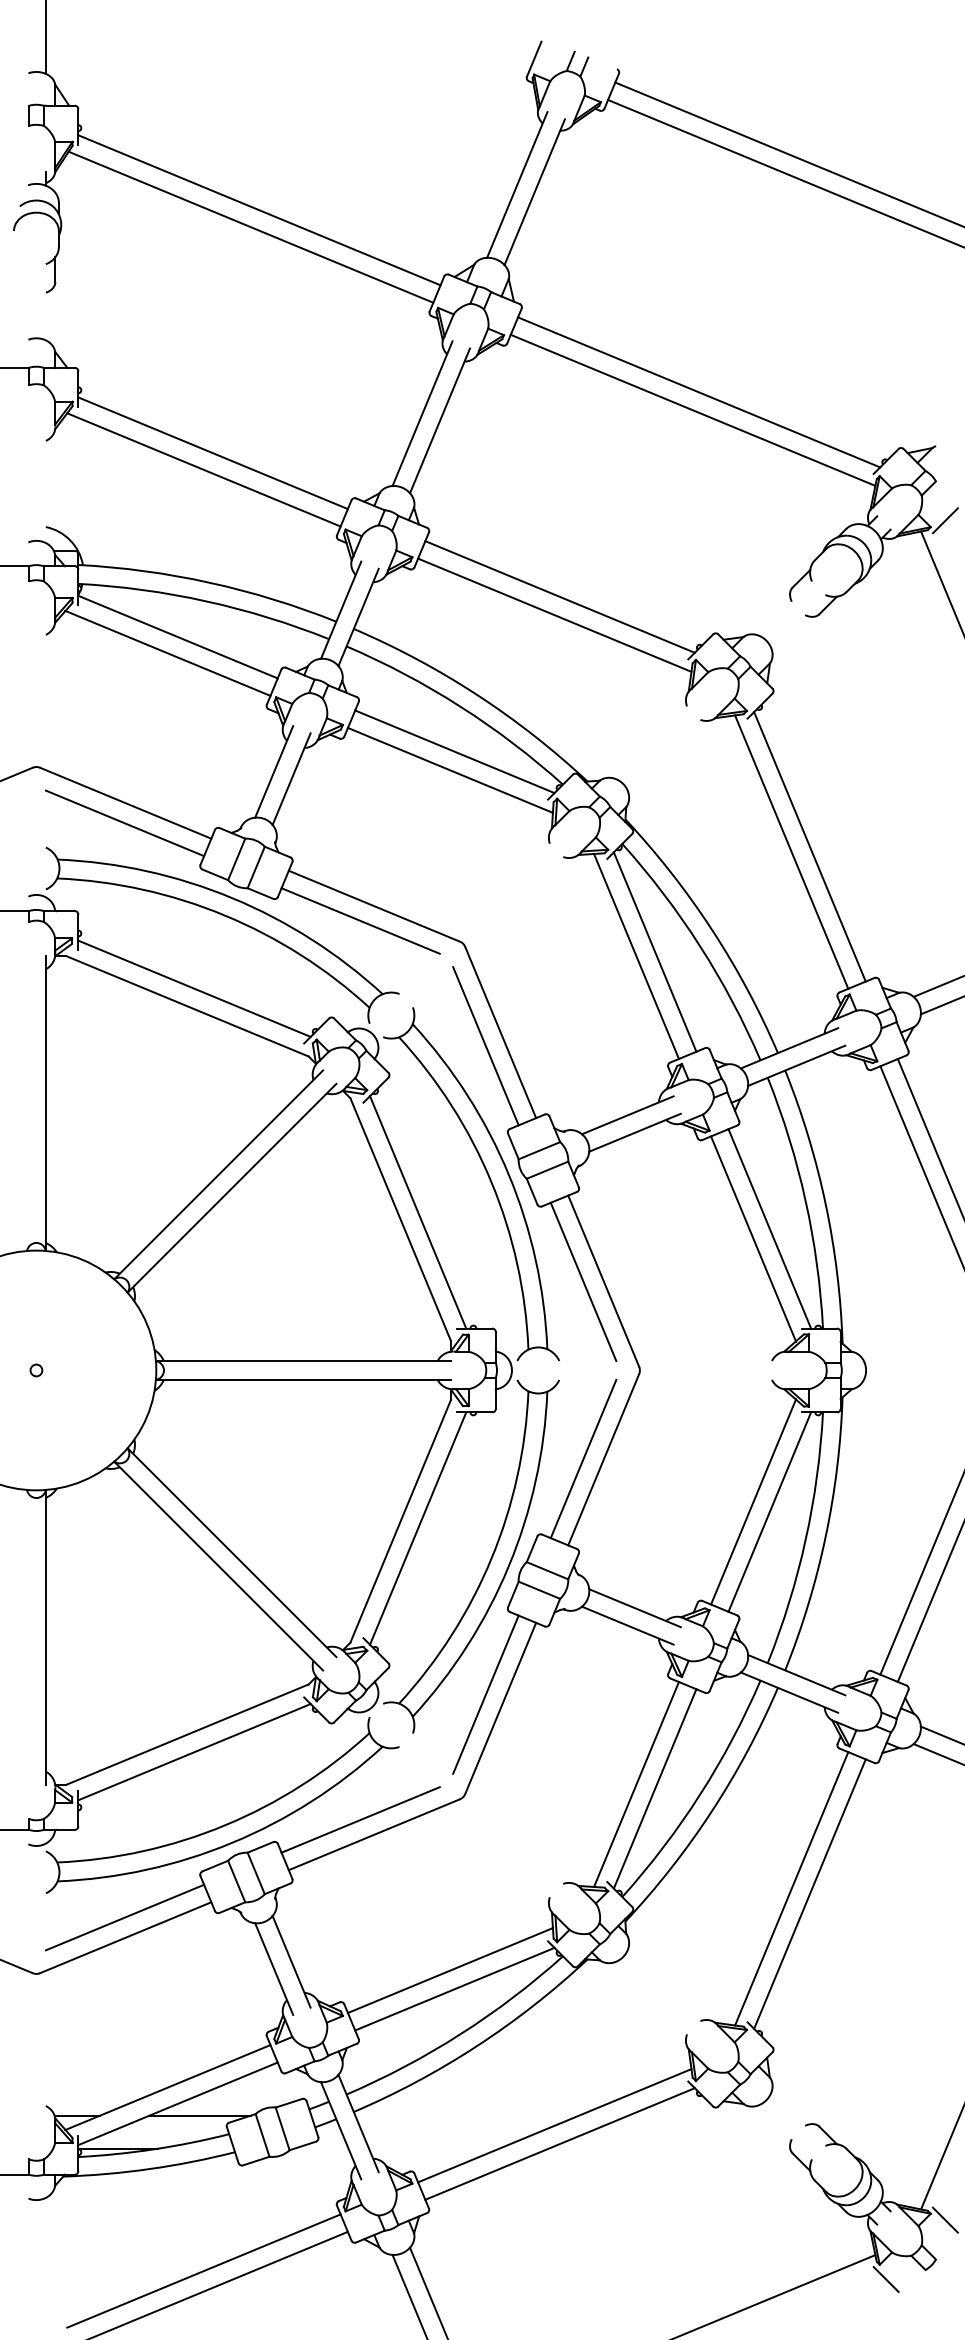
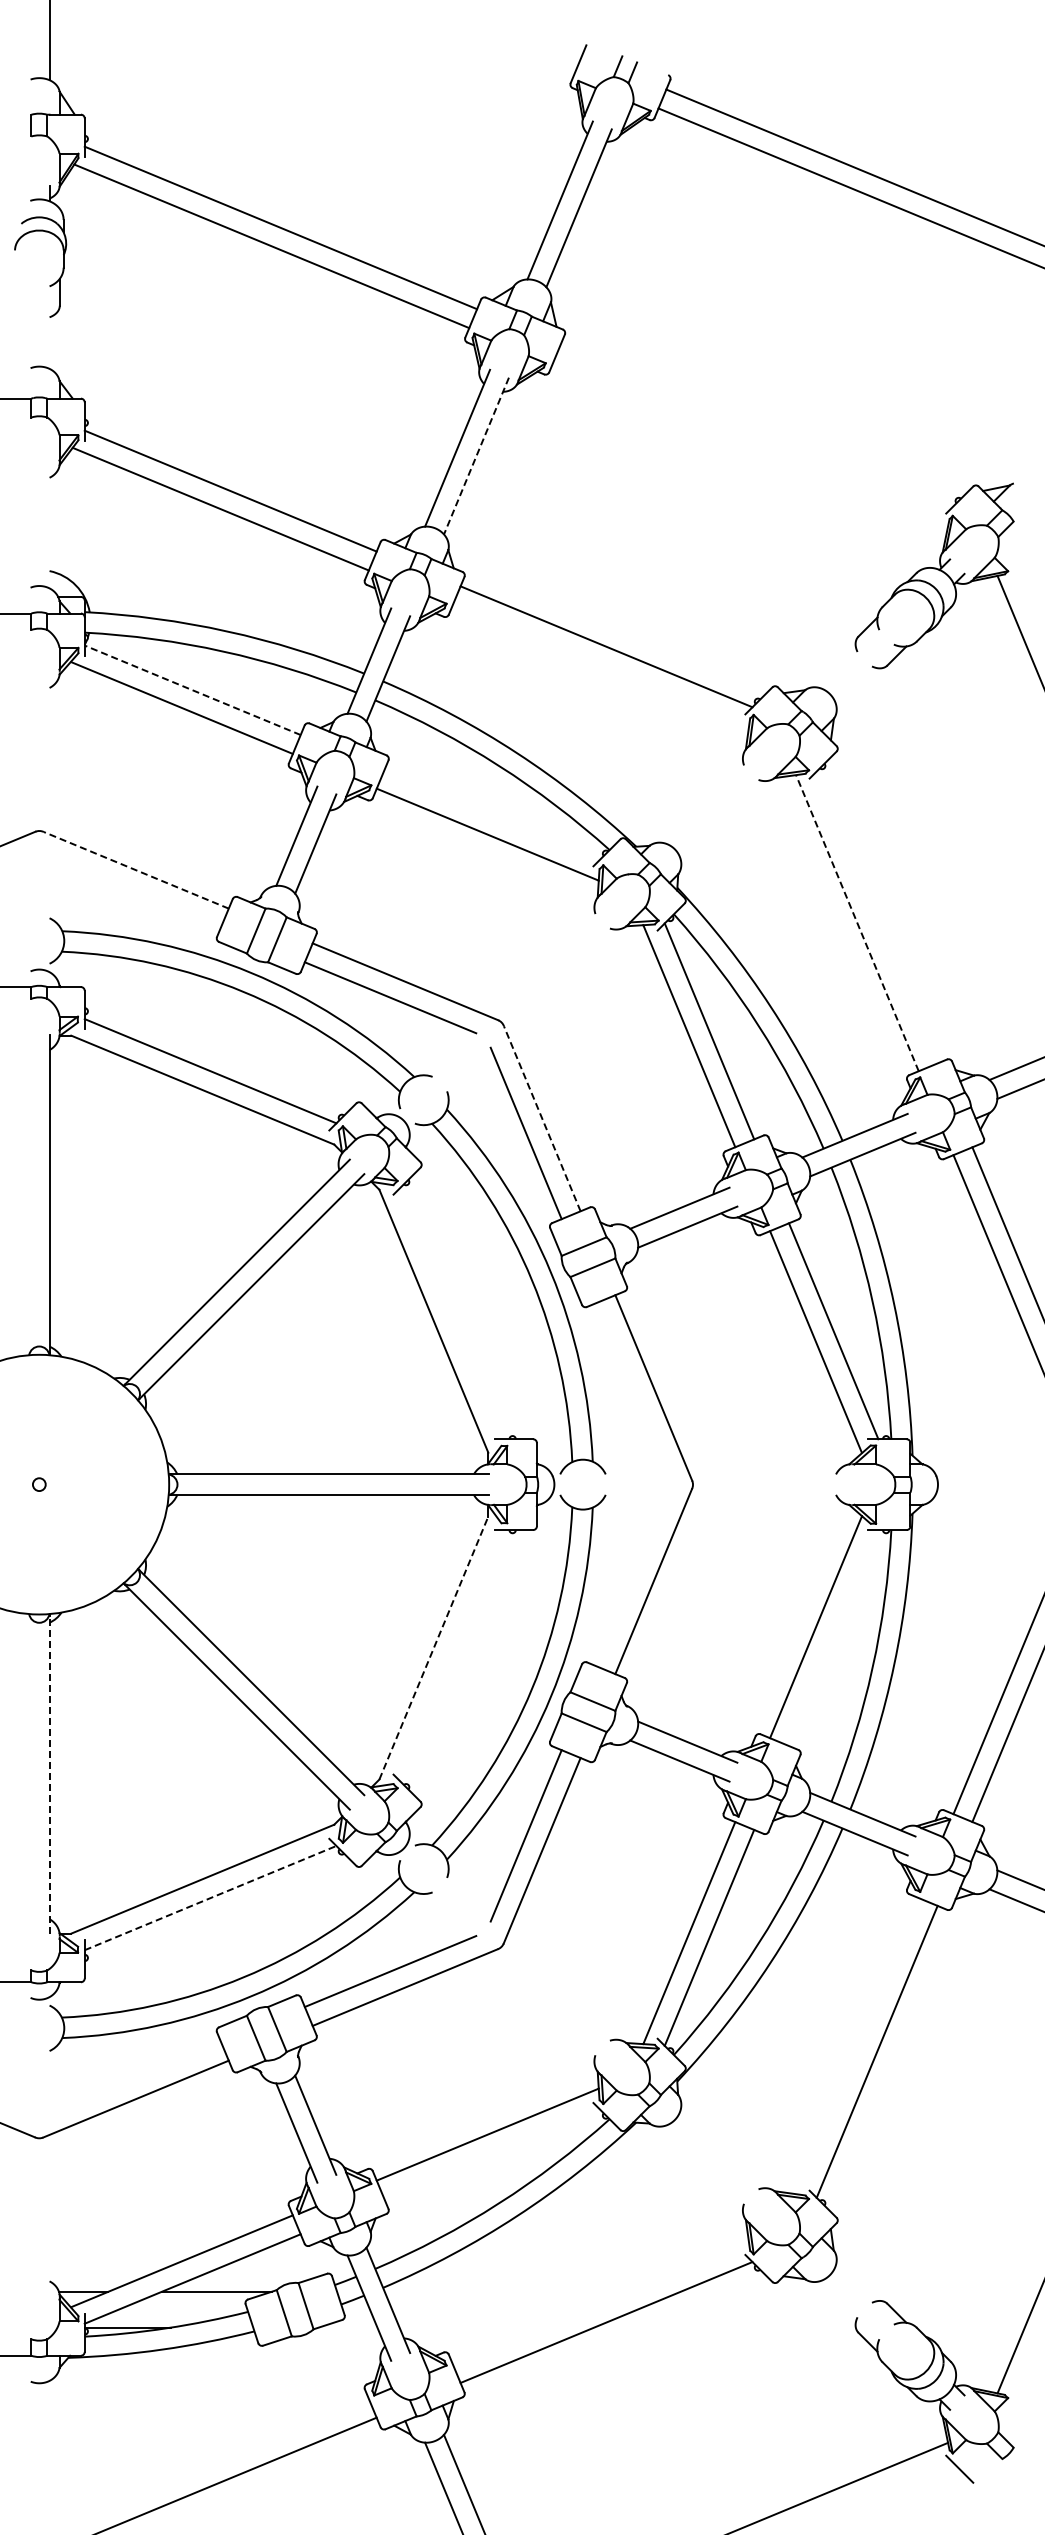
line: (698, 391) -> (756, 424), removed
line: (692, 410) -> (750, 444), removed
line: (440, 421) -> (476, 456), solid -> dashed
line: (945, 520) -> (1023, 563), removed
line: (554, 615) -> (600, 666), removed
line: (177, 637) -> (192, 690), solid -> dashed
line: (454, 751) -> (492, 814), removed
line: (125, 803) -> (135, 870), solid -> dashed
line: (124, 822) -> (134, 891), removed
line: (809, 846) -> (876, 917), removed
line: (791, 851) -> (857, 922), solid -> dashed
line: (500, 1032) -> (542, 1118), solid -> dashed
line: (417, 1212) -> (452, 1313), removed
line: (583, 1281) -> (631, 1388), removed
line: (583, 1458) -> (631, 1580), removed
line: (769, 1512) -> (833, 1638), removed
line: (401, 1520) -> (434, 1647), solid -> dashed
line: (417, 1528) -> (452, 1655), removed
line: (45, 1638) -> (49, 1774), solid -> dashed
line: (195, 1751) -> (211, 1897), solid -> dashed
line: (791, 1889) -> (857, 2046), removed
line: (124, 1916) -> (134, 2076), removed
line: (454, 1988) -> (492, 2154), removed
line: (554, 2125) -> (600, 2302), removed
line: (945, 2219) -> (1023, 2404), removed
line: (203, 2270) -> (220, 2459), removed

